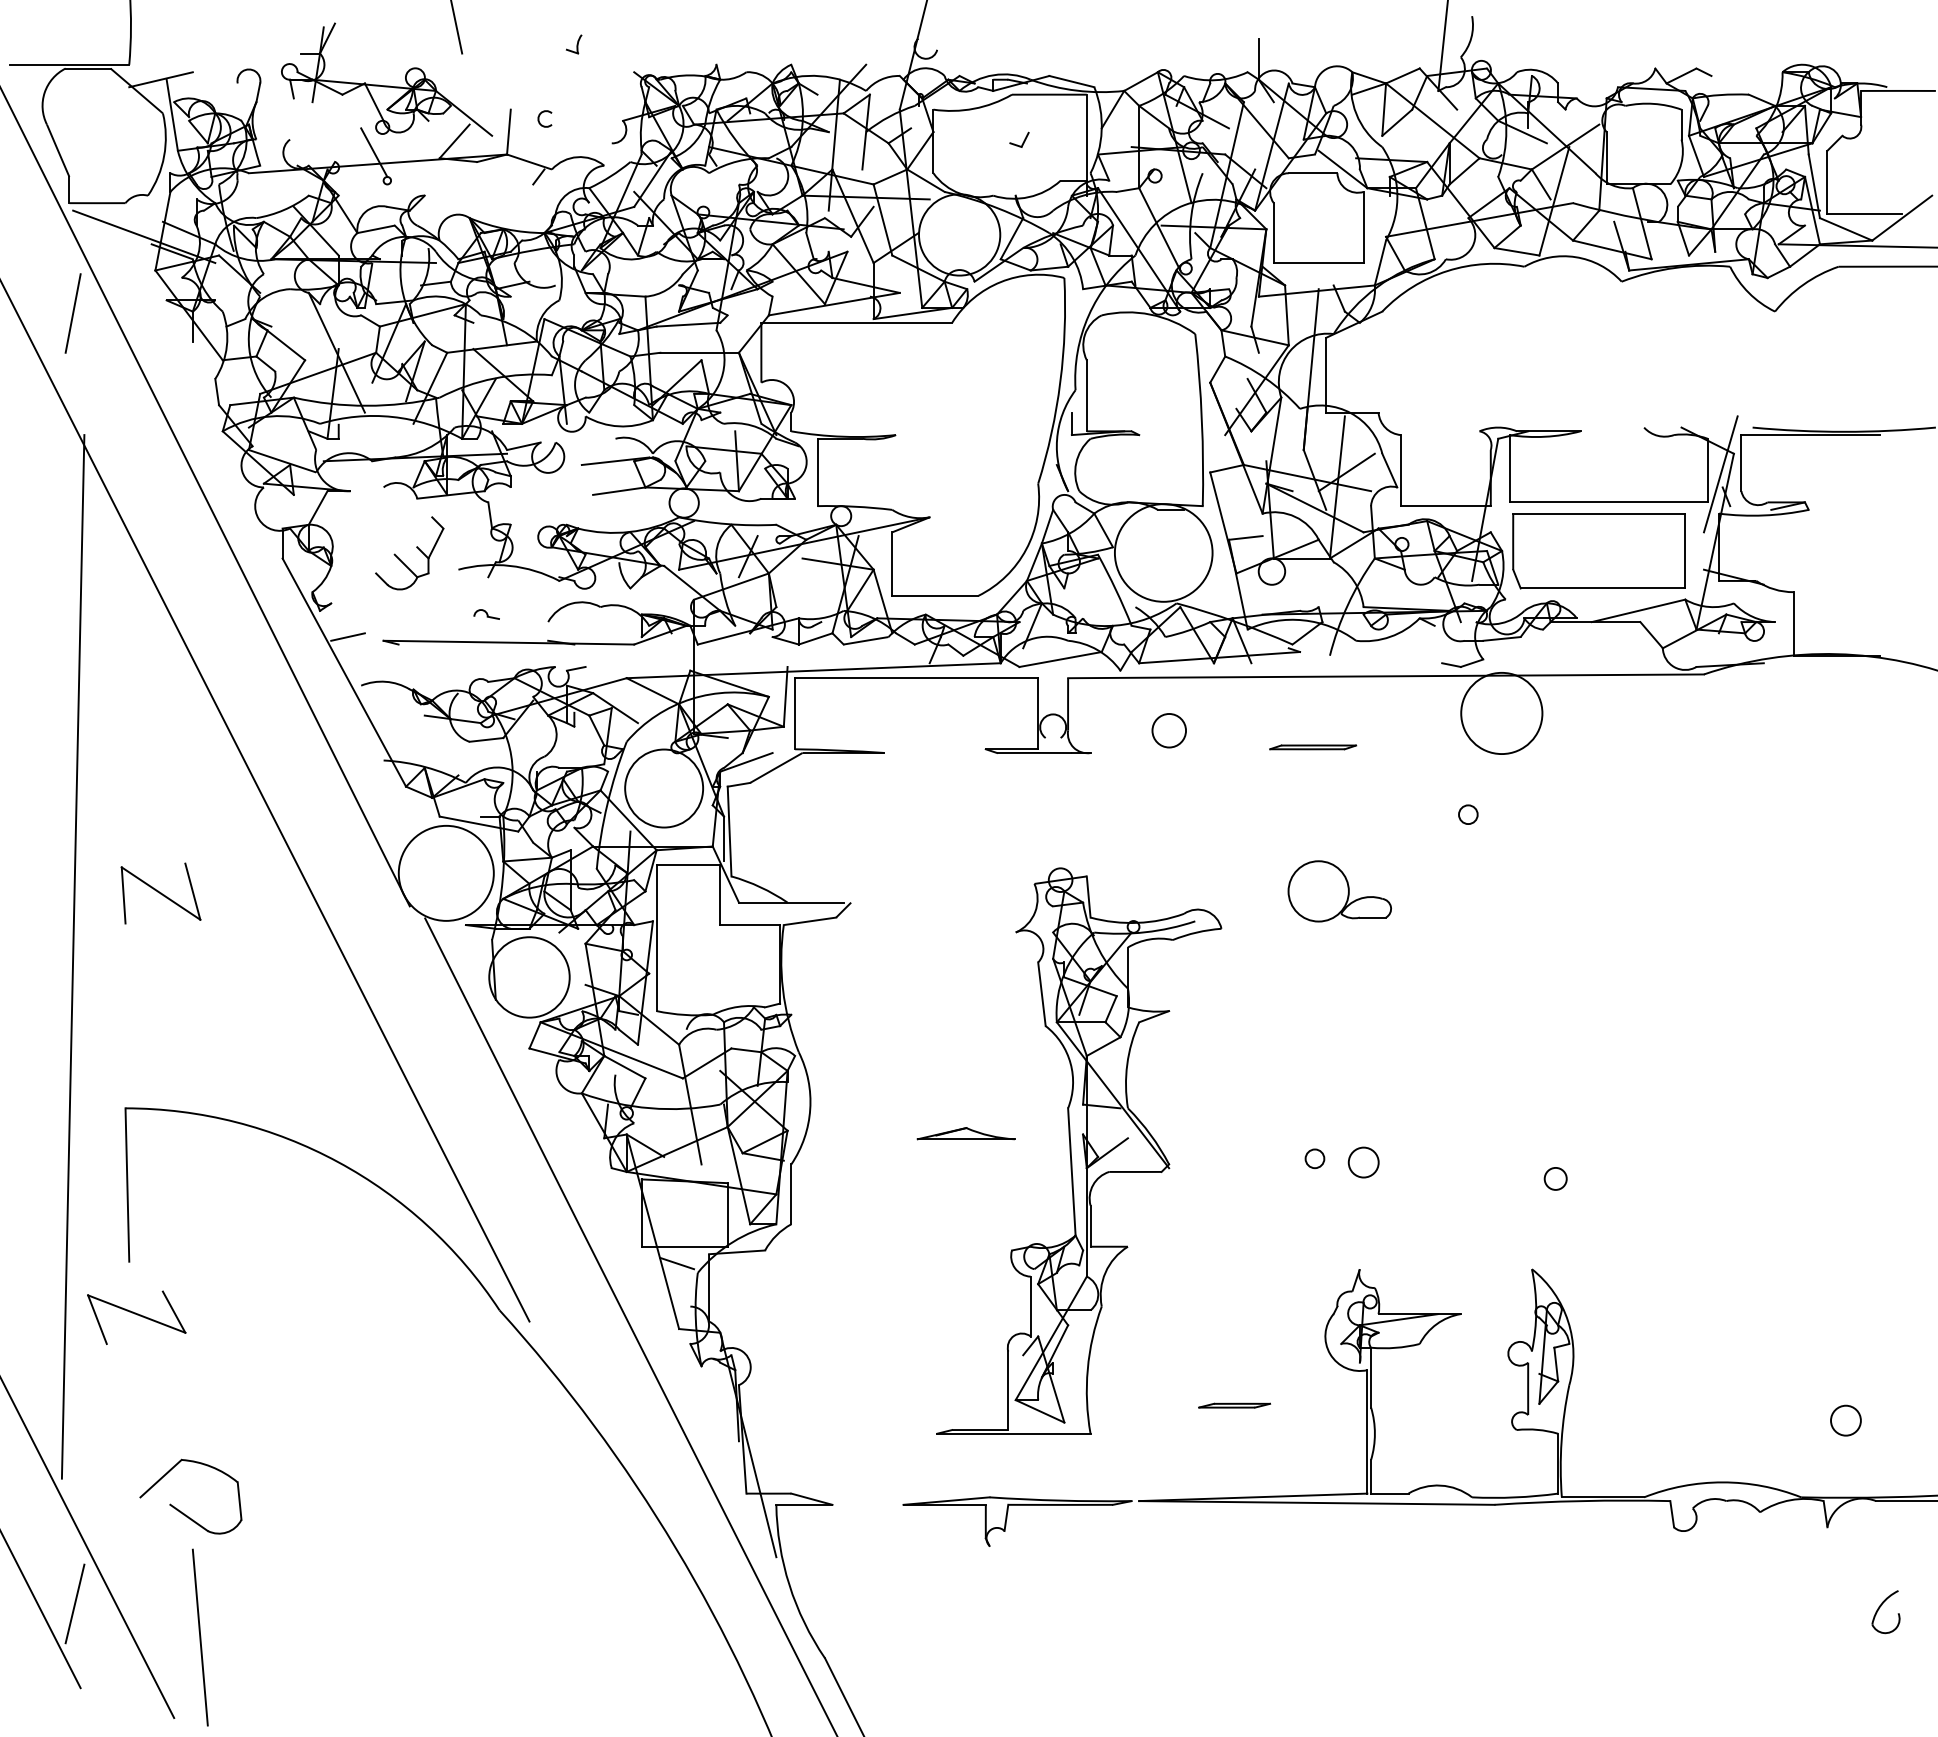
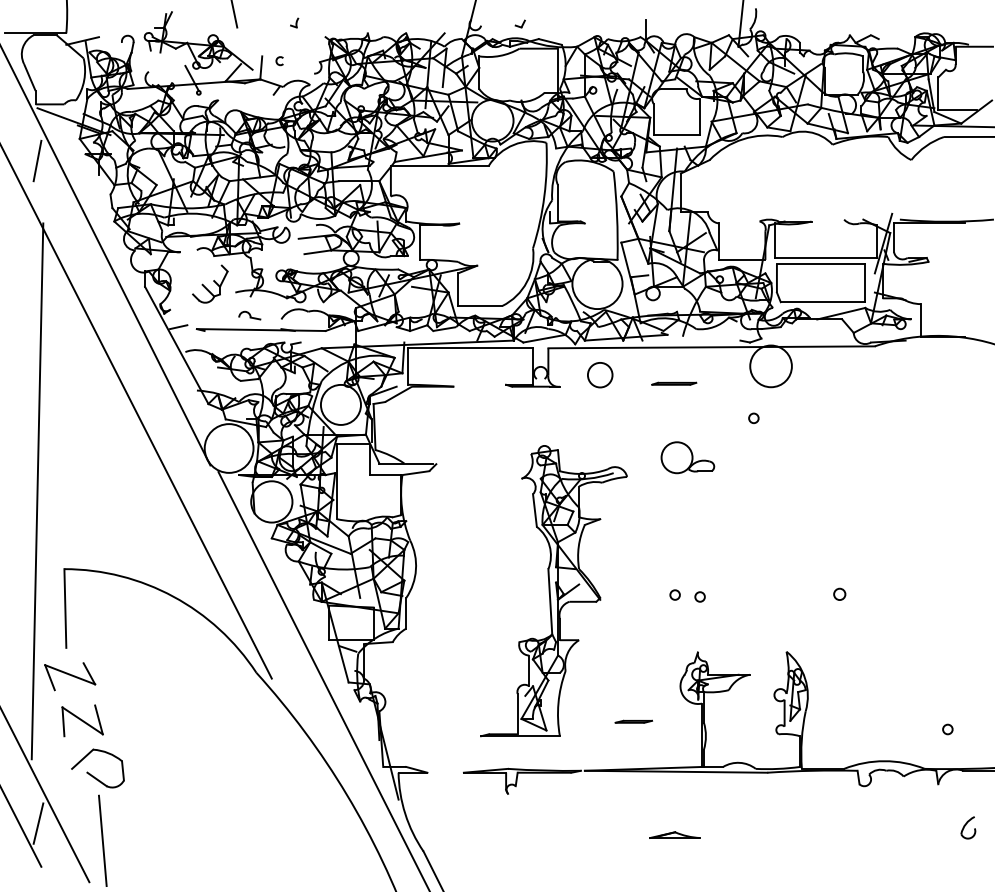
part: (1017, 139) -> (519, 23), moved
part: (485, 614) -> (249, 315), size x1.67
circle: (1169, 731) -> (600, 375), size x1.43
part: (160, 892) -> (82, 720), moved
part: (965, 1132) -> (674, 834), moved
circle: (1362, 1161) -> (699, 596), size x0.62
circle: (1555, 1177) -> (839, 593), moved
circle: (1845, 1420) -> (947, 729), size x0.62

